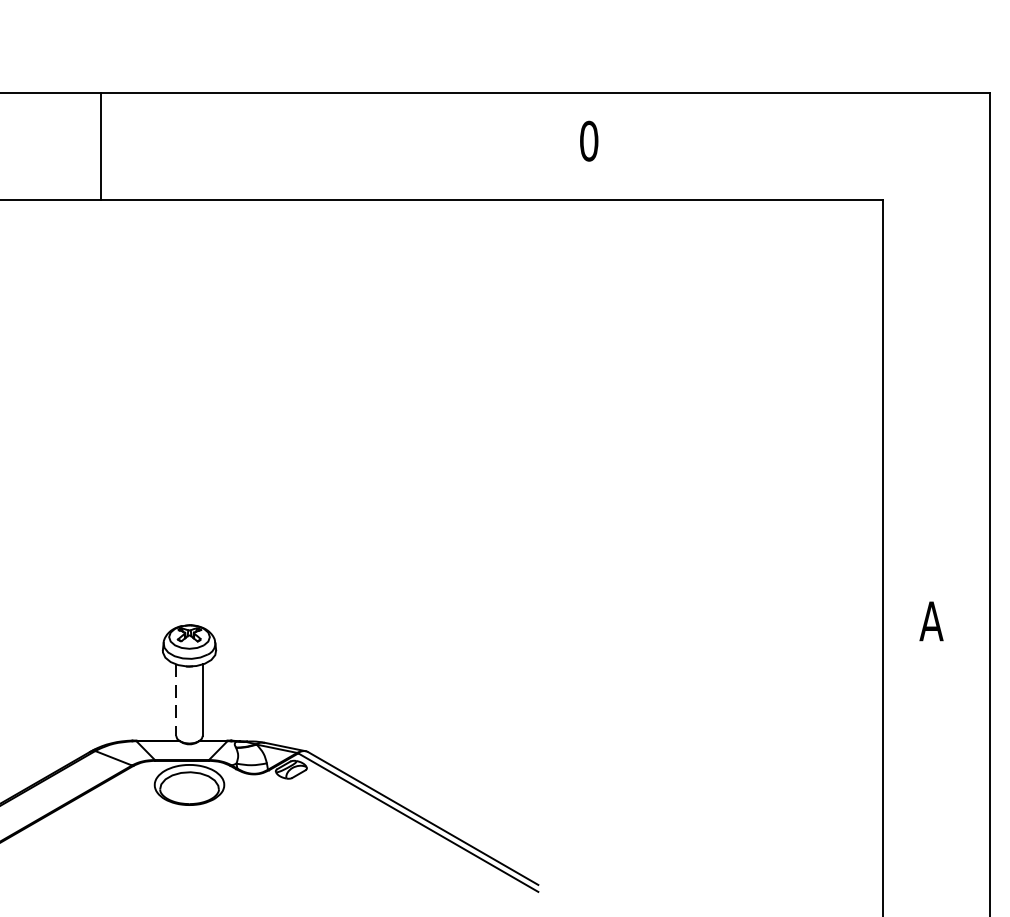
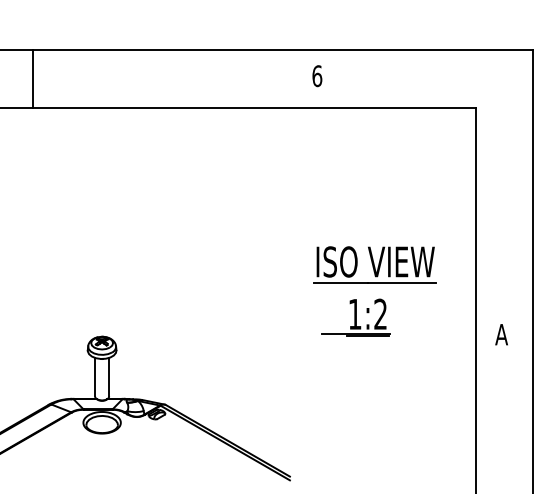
text: (589, 139) -> (317, 75), 0 -> 6
line: (101, 145) -> (33, 78), moved
part: (695, 526) -> (374, 283), added
line: (175, 700) -> (94, 377), dashed -> solid

